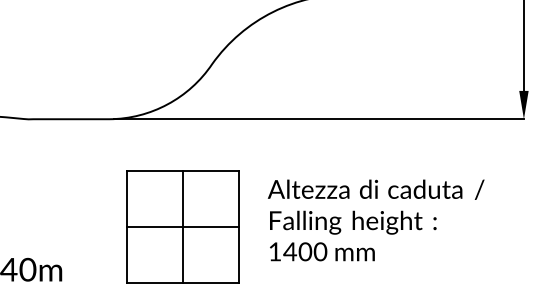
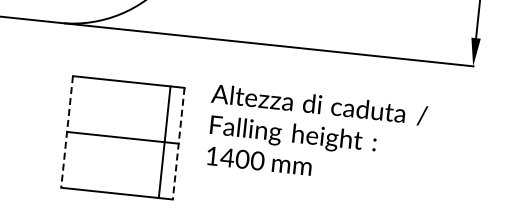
text: (375, 220) -> (315, 135), moved
line: (183, 226) -> (165, 141), moved
line: (126, 227) -> (66, 132), solid -> dashed
line: (239, 227) -> (178, 144), solid -> dashed

